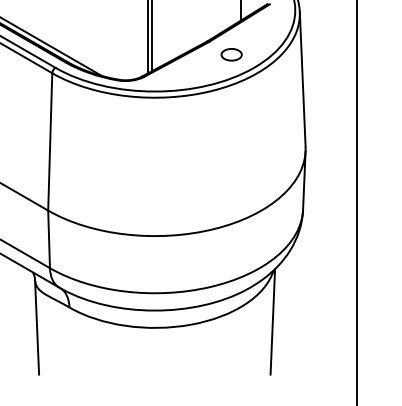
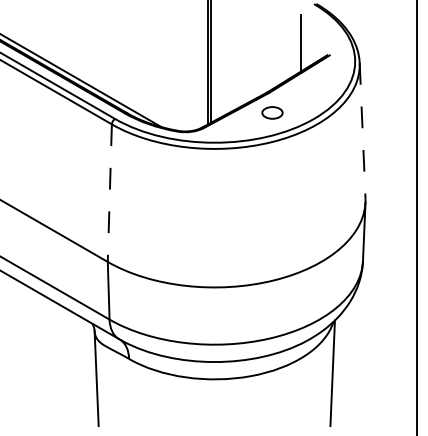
part: (231, 54) -> (272, 112), moved
line: (302, 79) -> (362, 130), solid -> dashed
line: (49, 142) -> (109, 193), solid -> dashed

